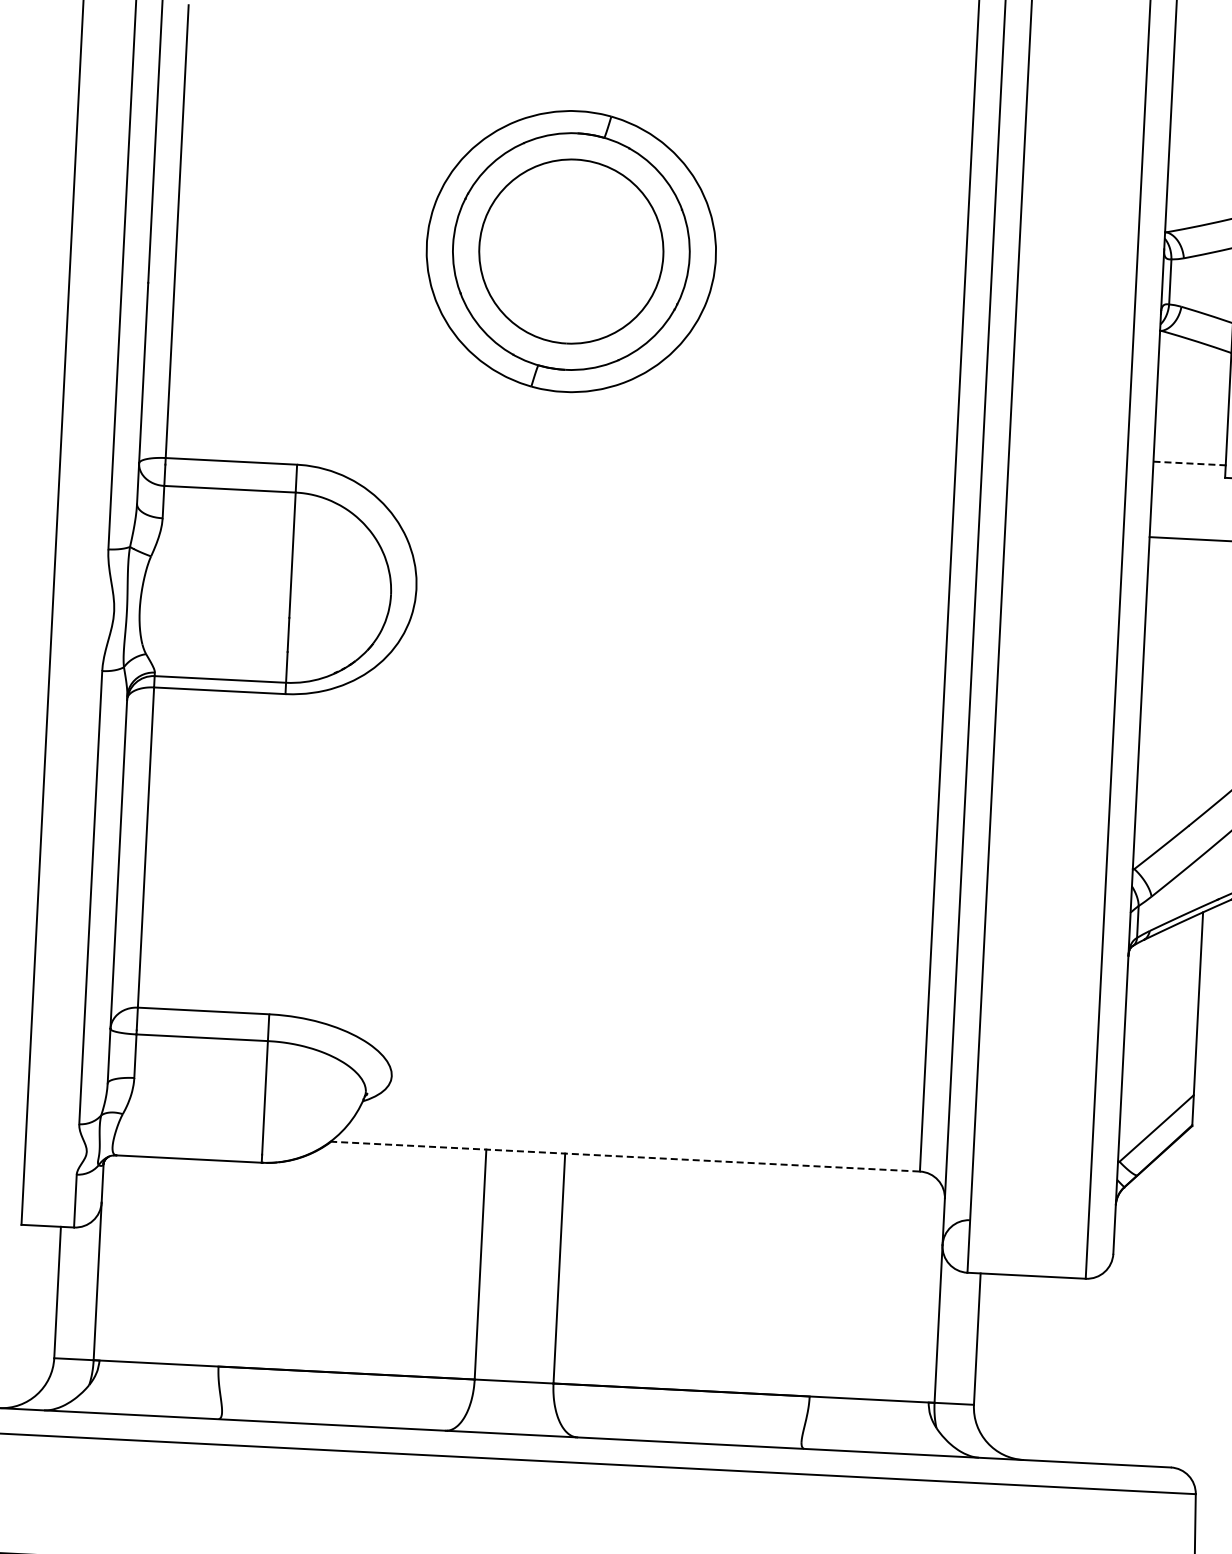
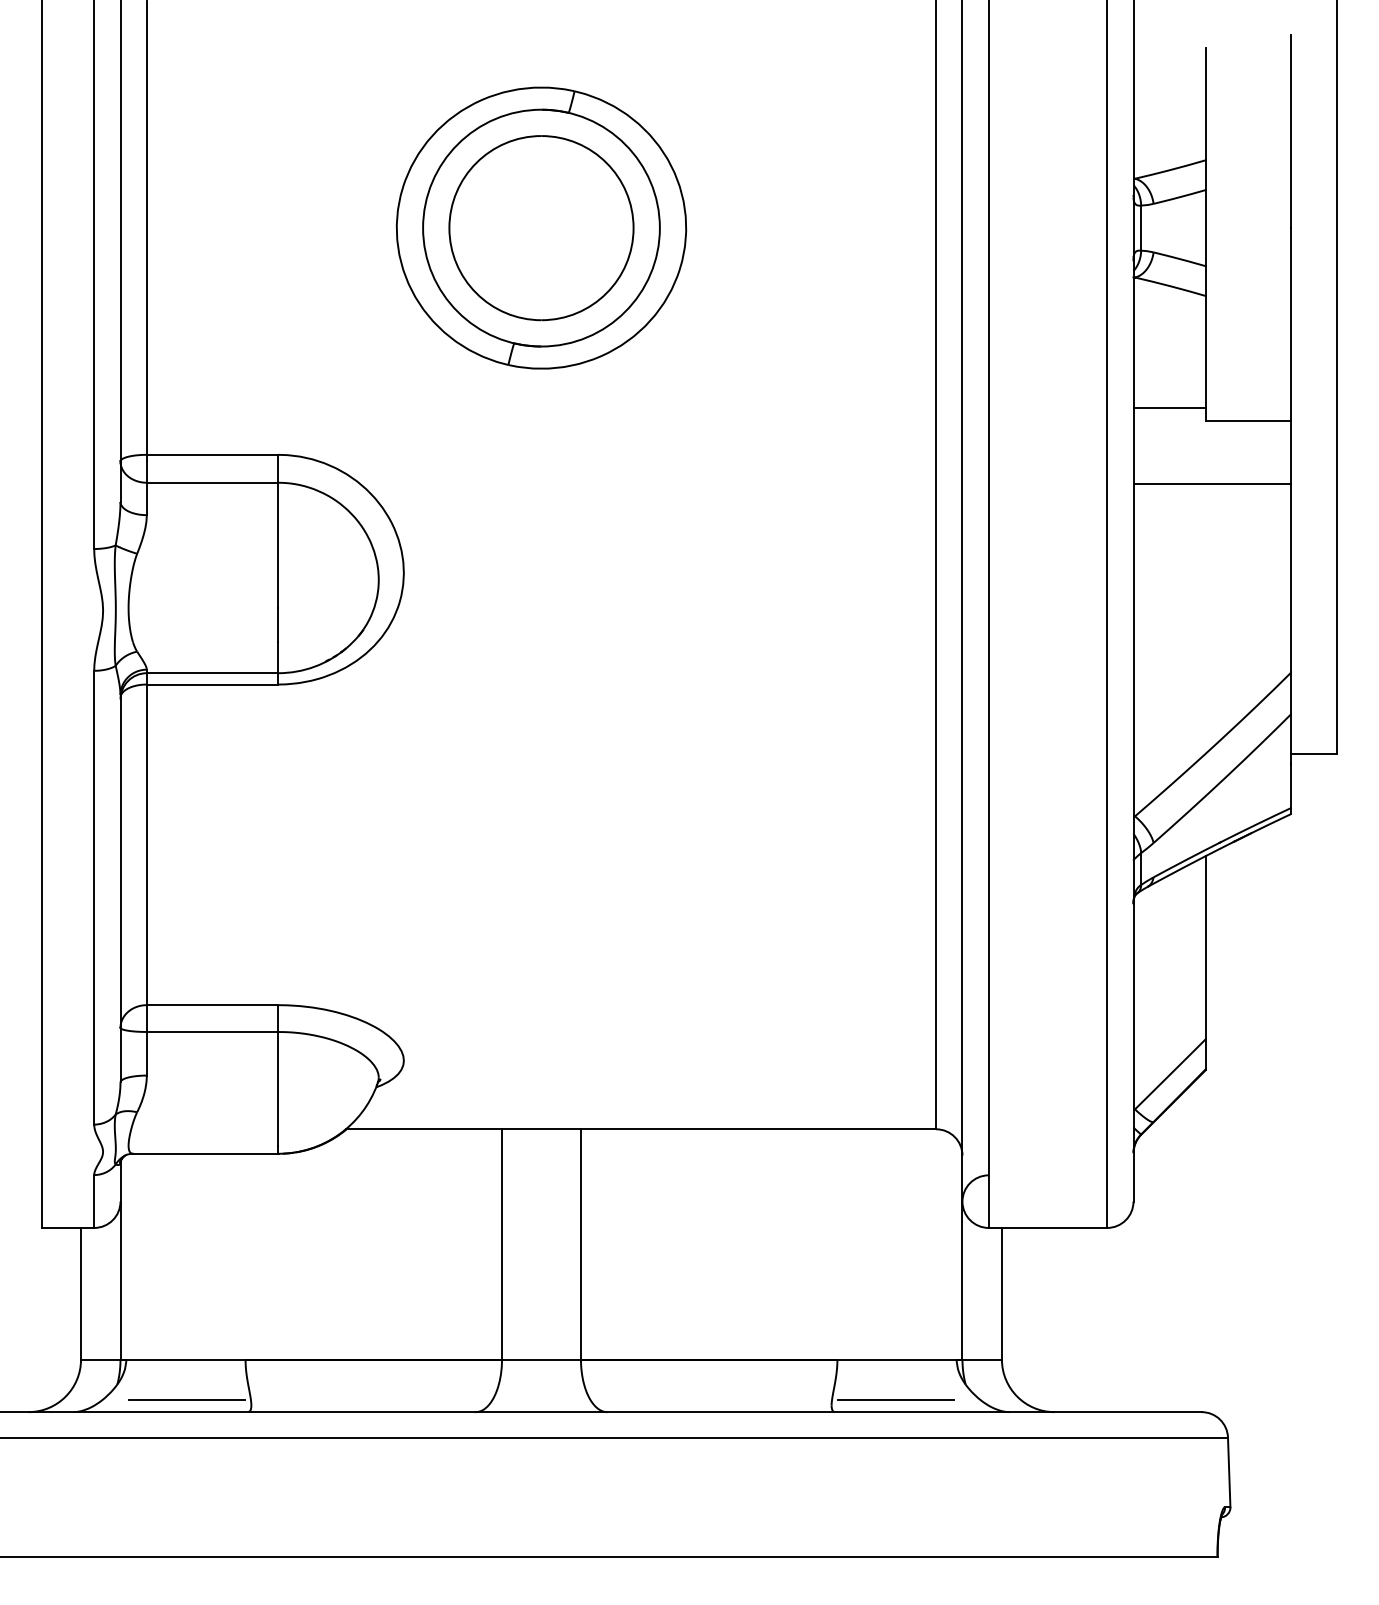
line: (1190, 463) -> (1170, 408), dashed -> solid
line: (625, 1156) -> (641, 1129), dashed -> solid
line: (157, 1403) -> (186, 1399), added
line: (866, 1439) -> (896, 1399), added

